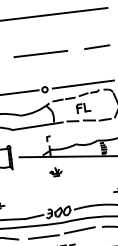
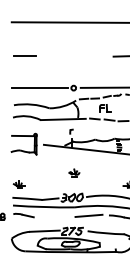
line: (40, 54) -> (73, 56), removed
part: (56, 171) -> (74, 172), moved
line: (43, 236) -> (56, 217), removed

